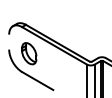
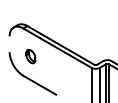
part: (29, 53) -> (31, 56), size x0.6

